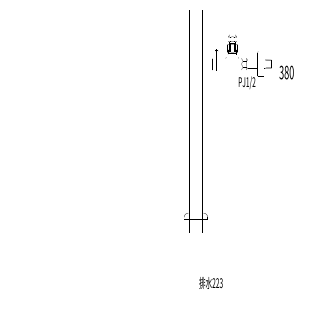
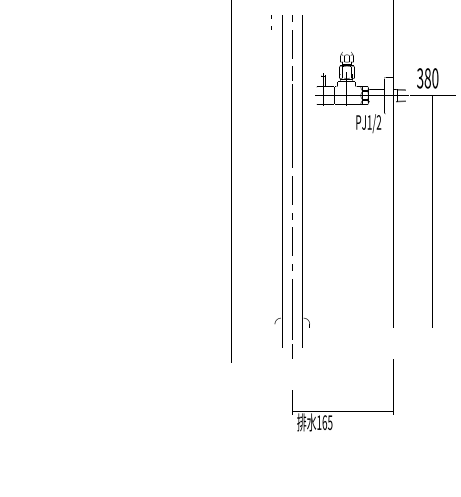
text: (286, 72) -> (427, 78), moved
text: (217, 282) -> (324, 421), 223 -> 165

